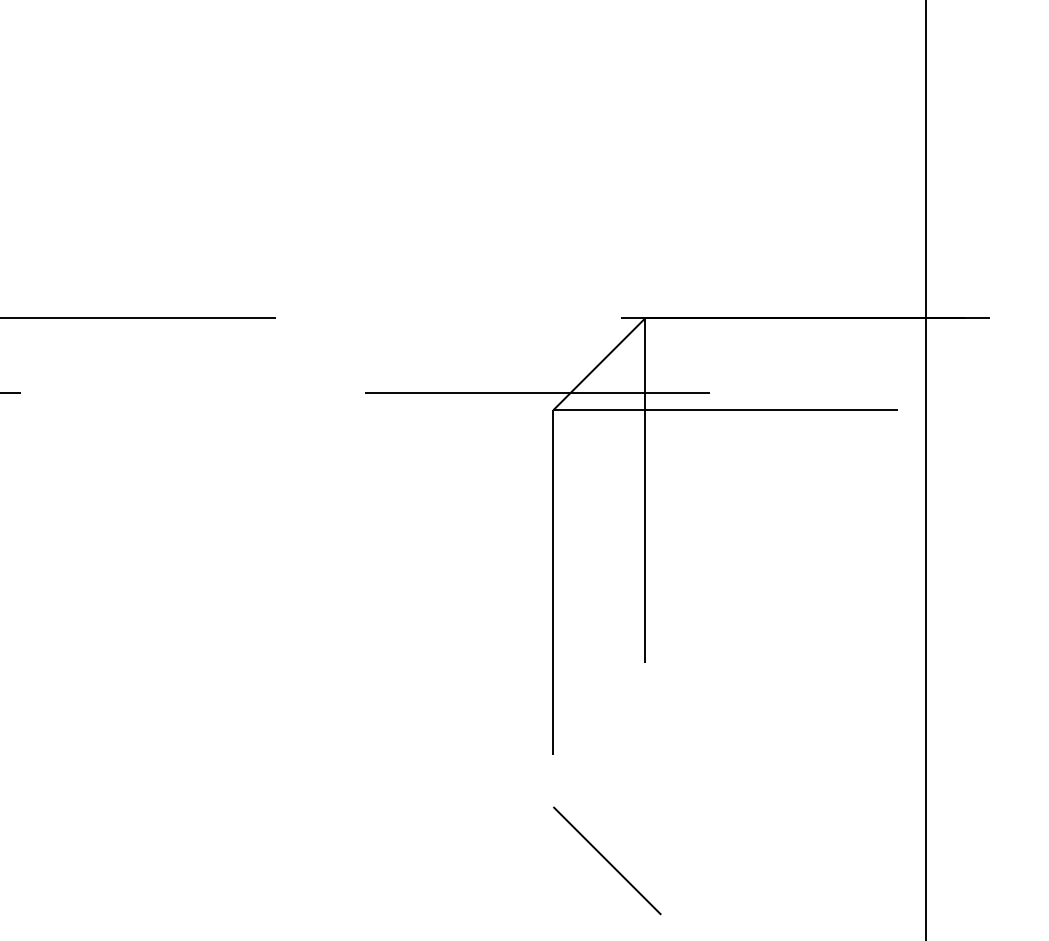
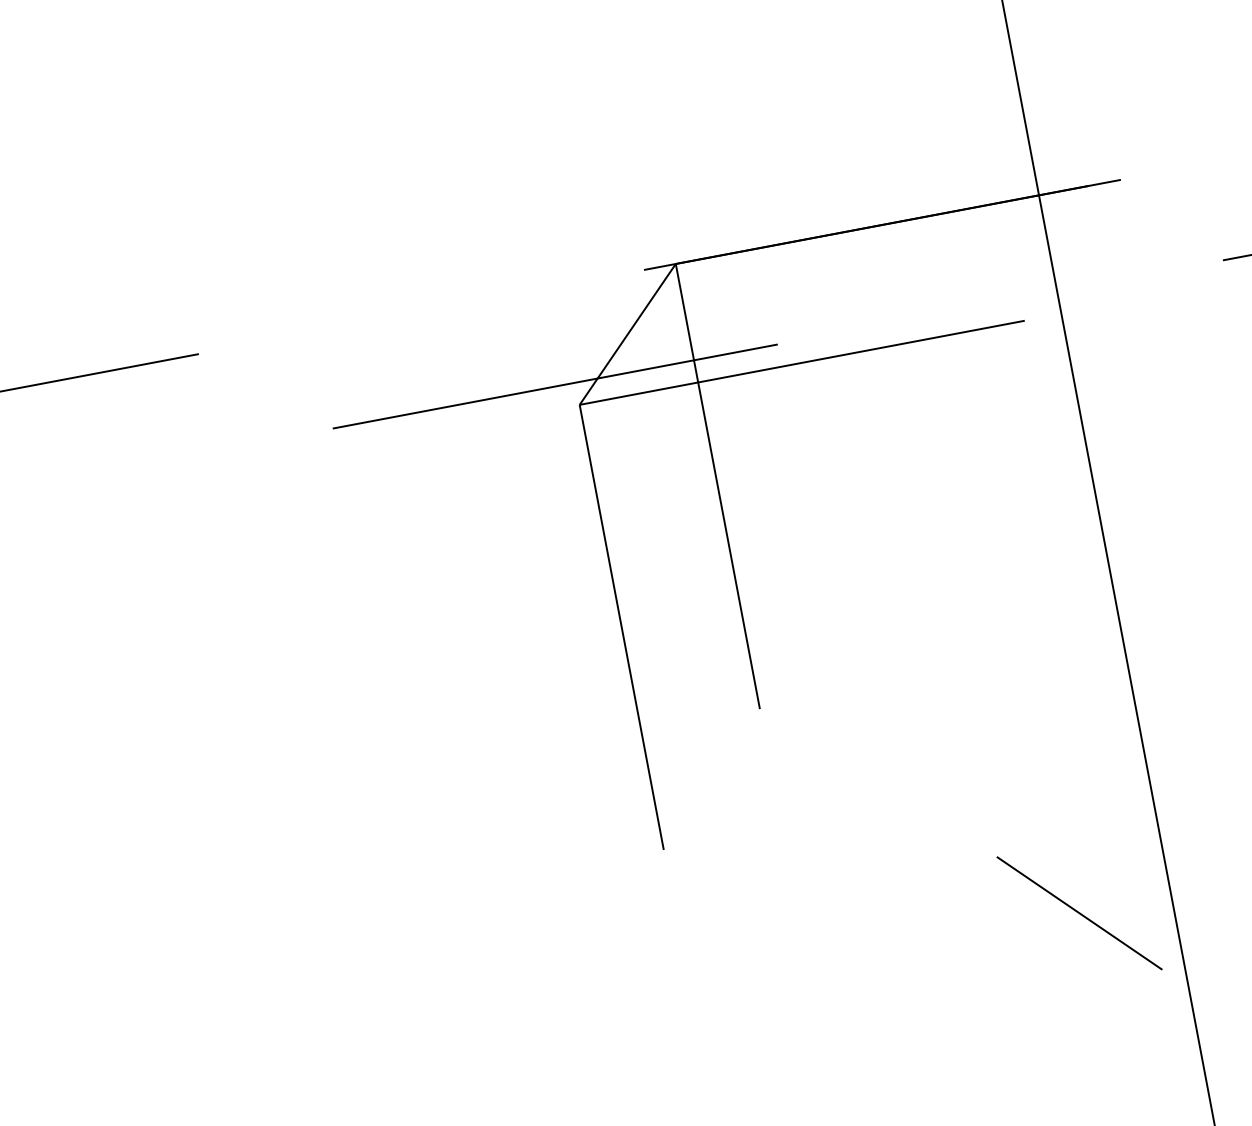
line: (607, 860) -> (1079, 912), moved

